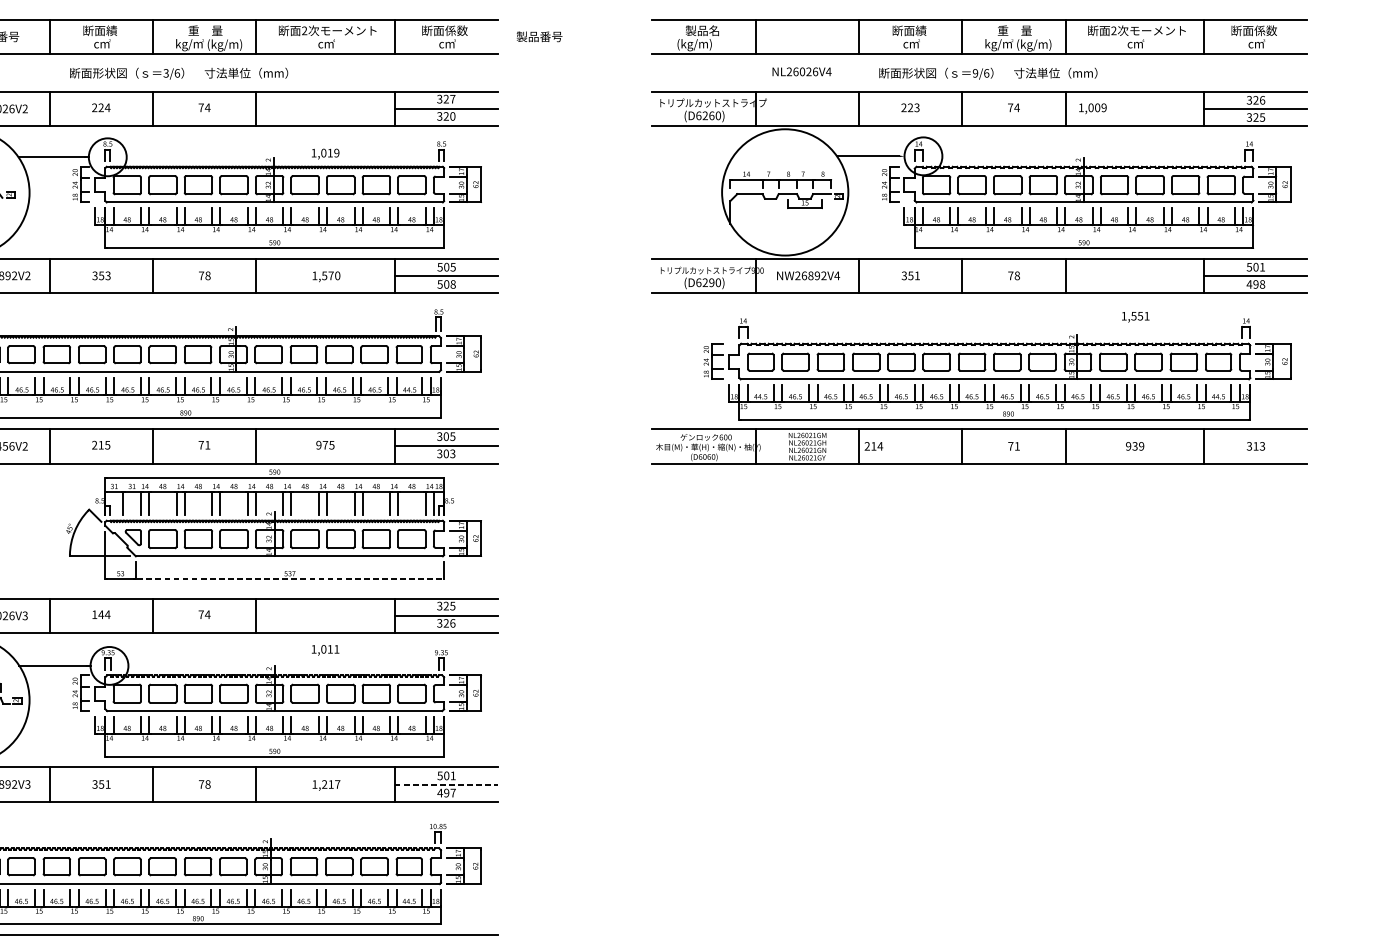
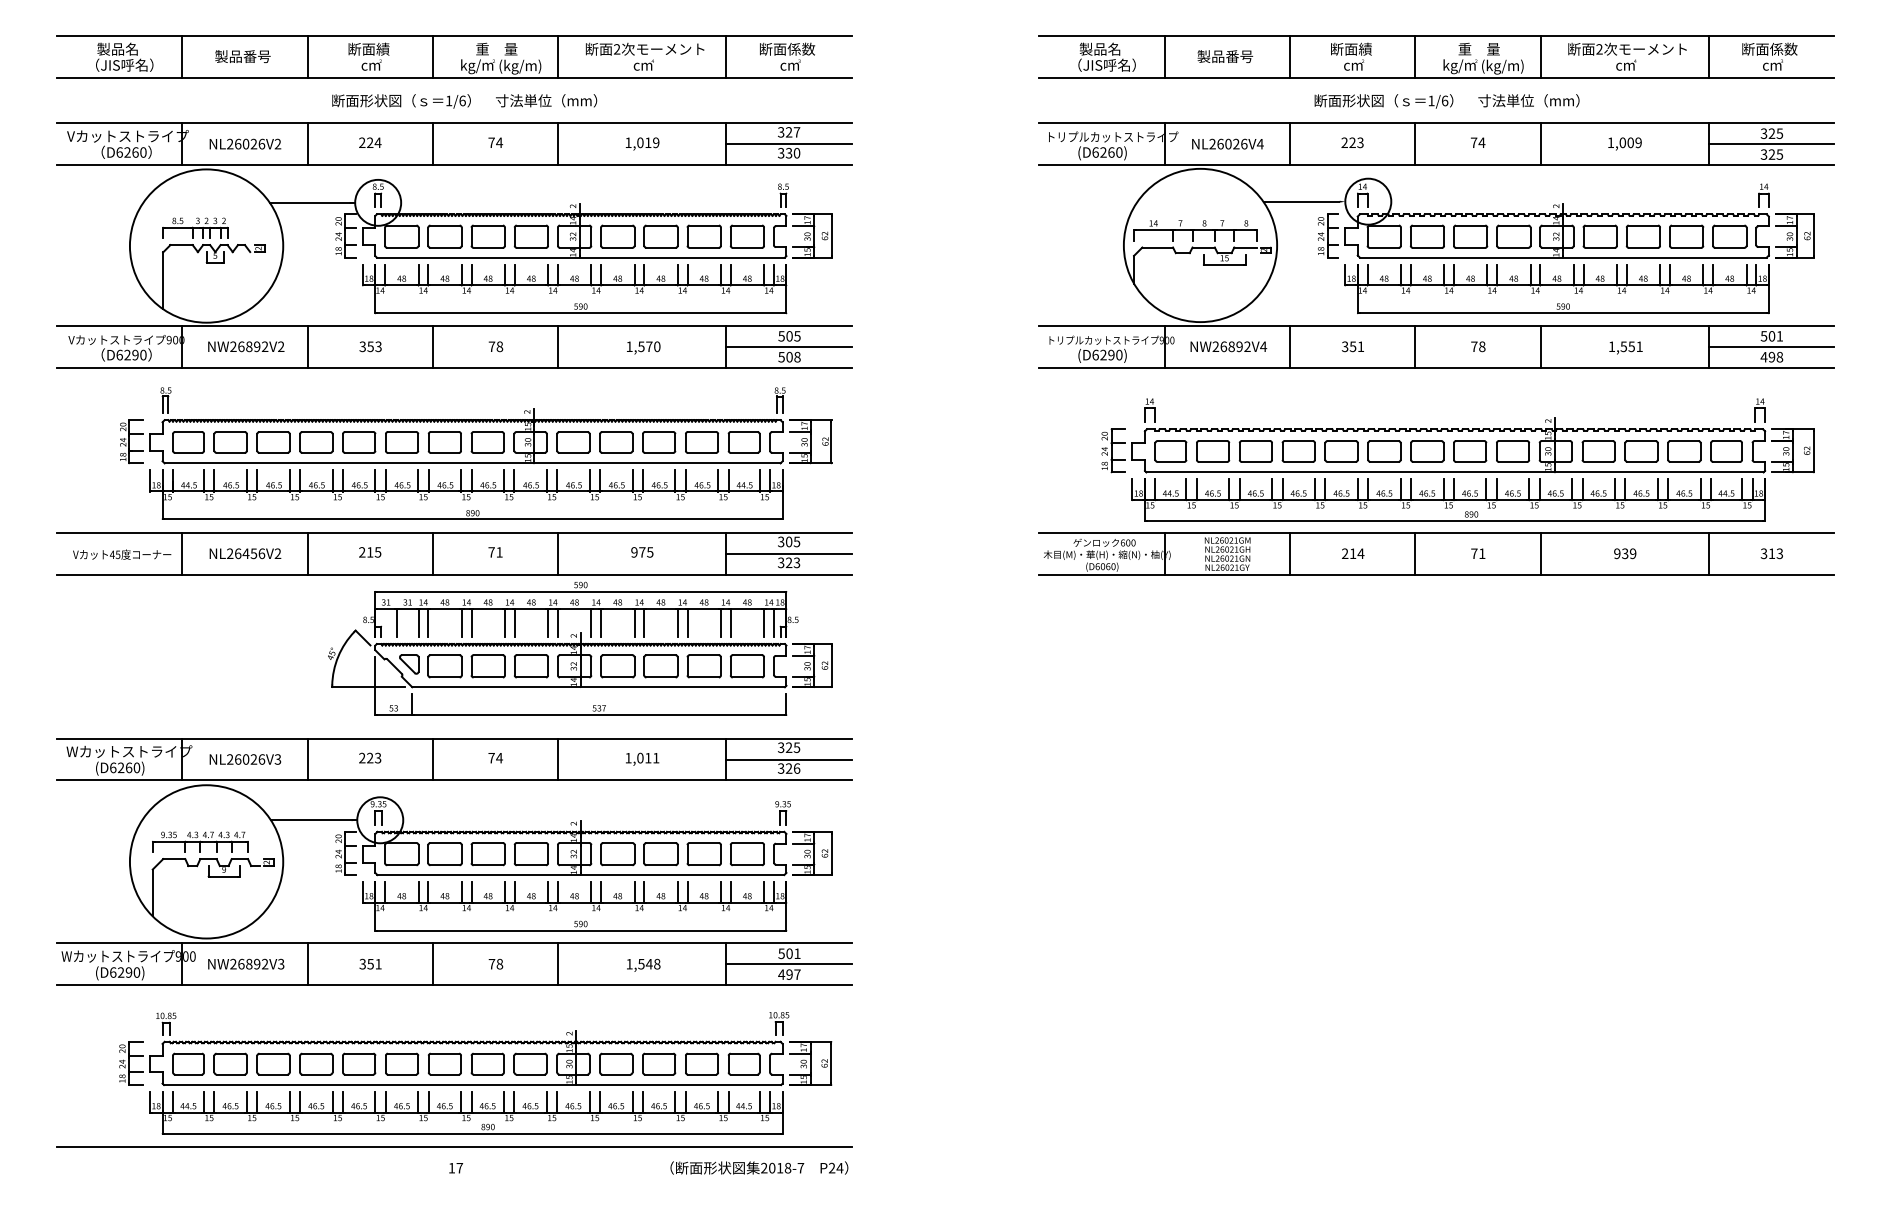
text: (539, 36) -> (1225, 56), moved
text: (704, 44) -> (1102, 66), (kg/m) -> （JIS呼名）
text: (801, 71) -> (1227, 143), moved
text: (165, 72) -> (448, 100), 3/6 -> 1/6
text: (975, 72) -> (1431, 100), 9/6 -> 1/6
text: (1262, 100) -> (1779, 133), 326 -> 325
text: (1092, 108) -> (1624, 143), moved
text: (446, 116) -> (789, 153), 320 -> 330
text: (325, 153) -> (642, 143), moved
text: (1135, 316) -> (1625, 347), moved
text: (874, 446) -> (1353, 553), moved
text: (445, 453) -> (788, 562), 303 -> 323
line: (290, 579) -> (599, 715), dashed -> solid
text: (101, 614) -> (370, 757), 144 -> 223
text: (325, 649) -> (642, 758), moved
text: (331, 783) -> (649, 963), 1,217 -> 1,548
line: (446, 784) -> (789, 964), dashed -> solid

